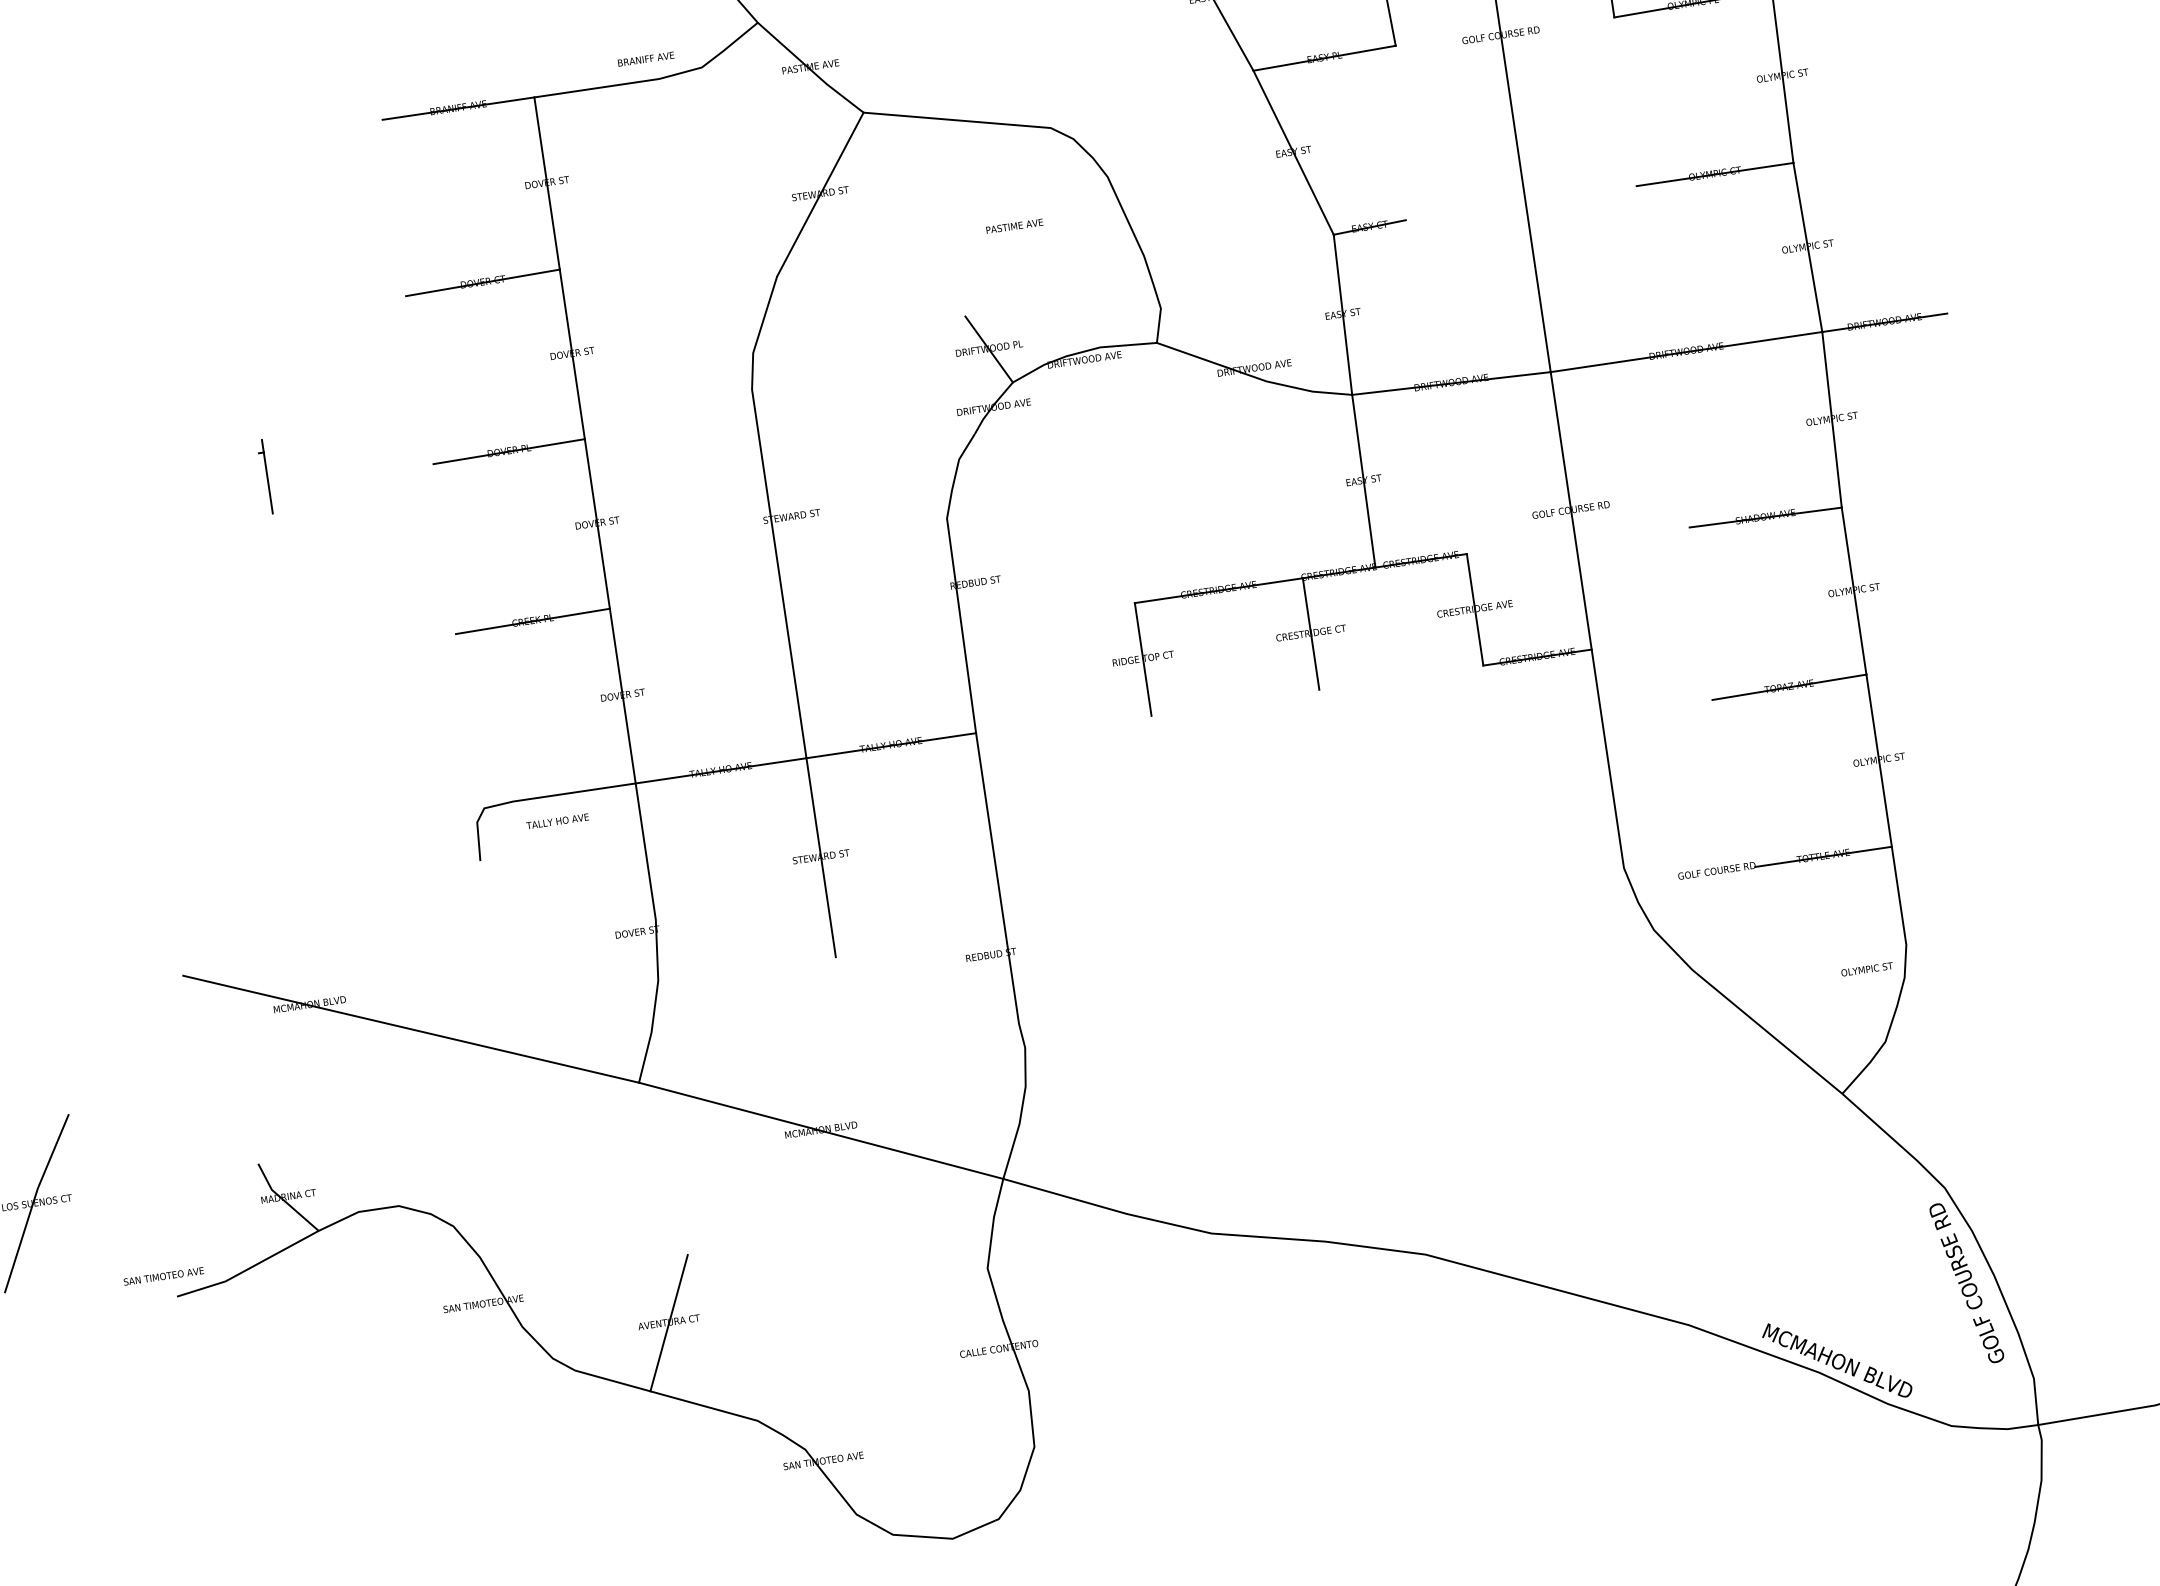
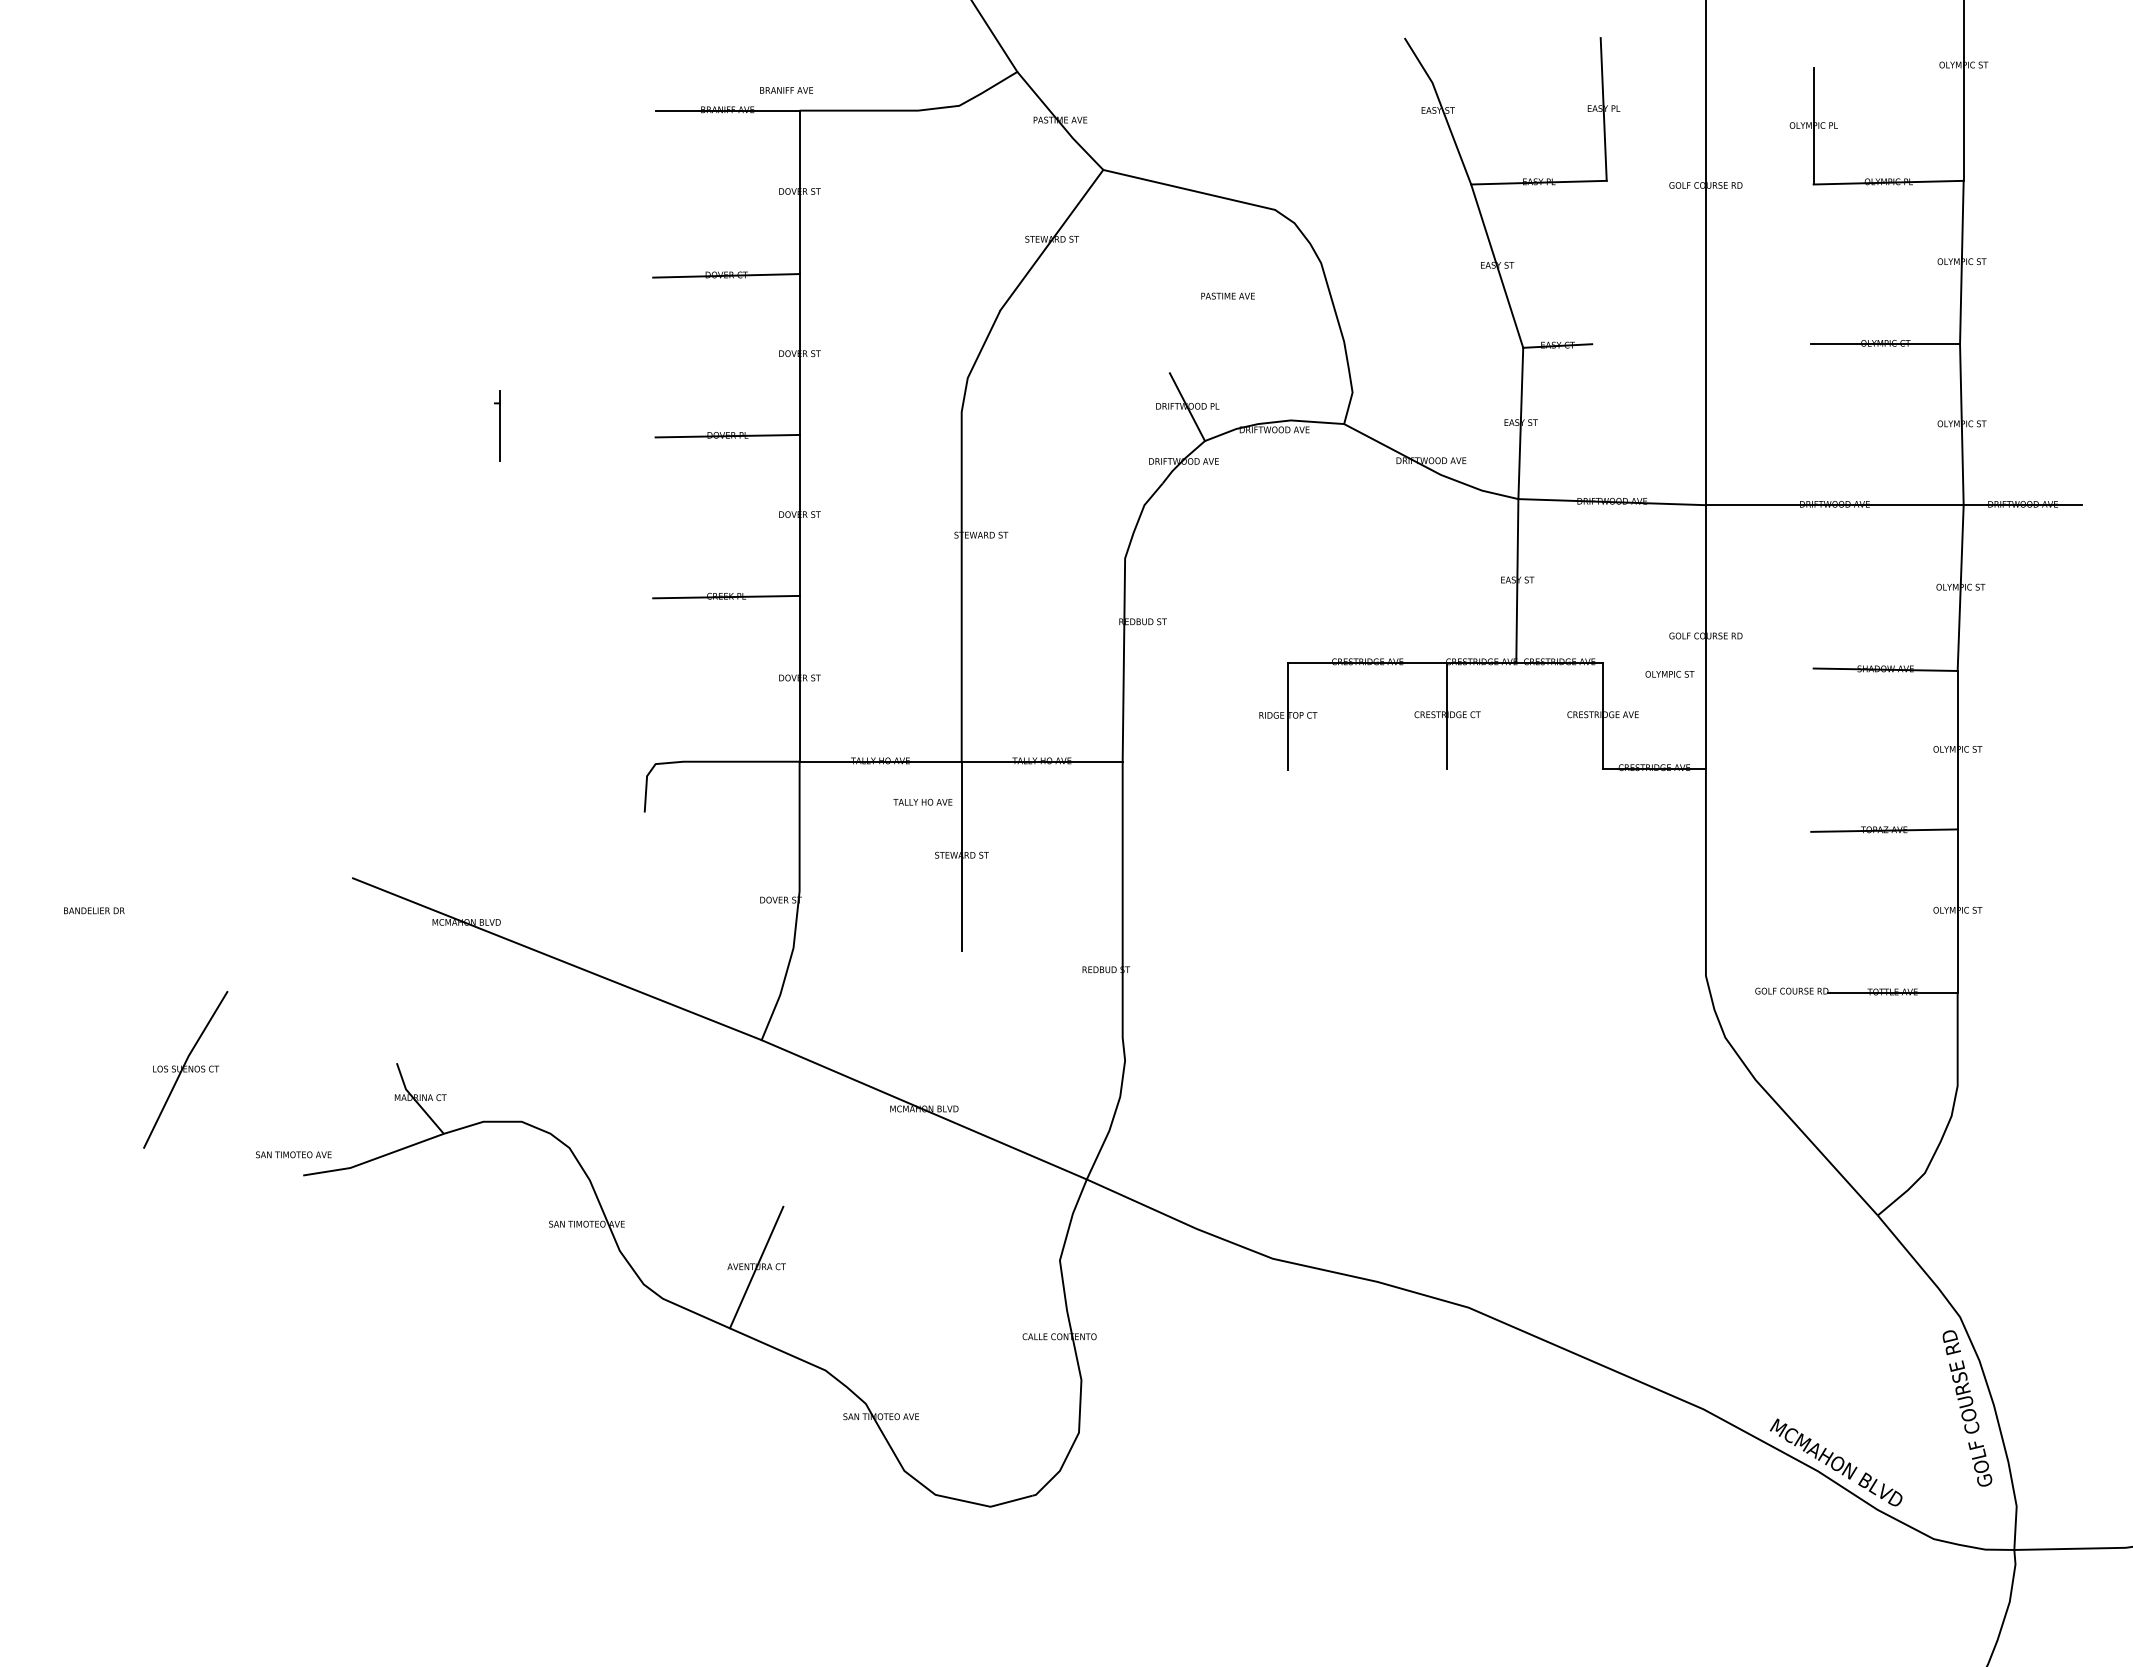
text: (645, 59) -> (786, 90), moved
text: (557, 820) -> (922, 801), moved
text: (1866, 969) -> (1669, 674), moved

